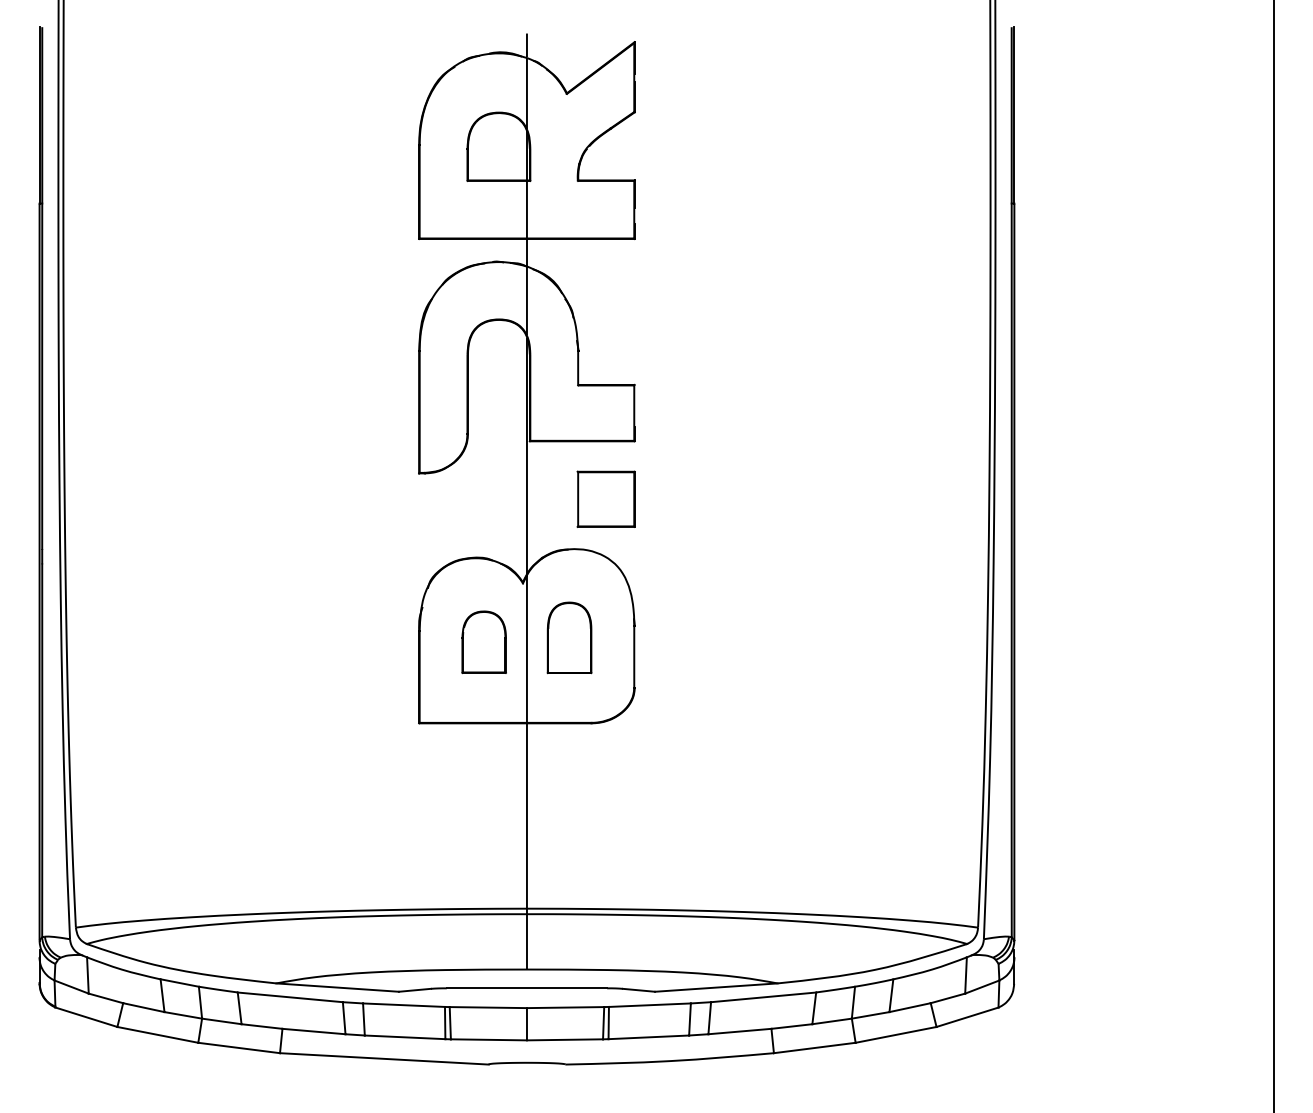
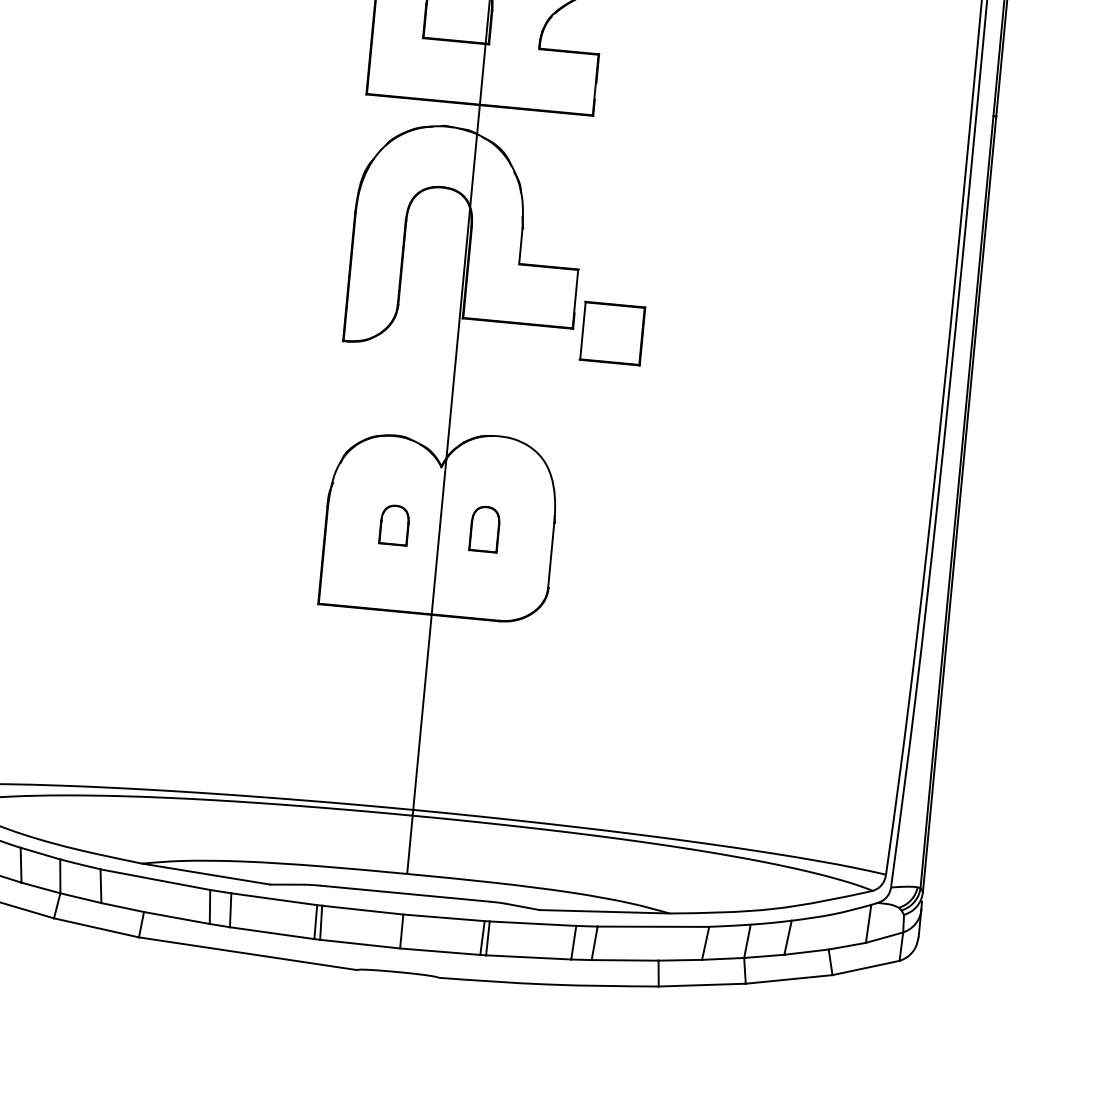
part: (605, 498) -> (611, 332), moved
part: (569, 637) -> (484, 528), size x0.6
part: (483, 641) -> (394, 524), size x0.6

